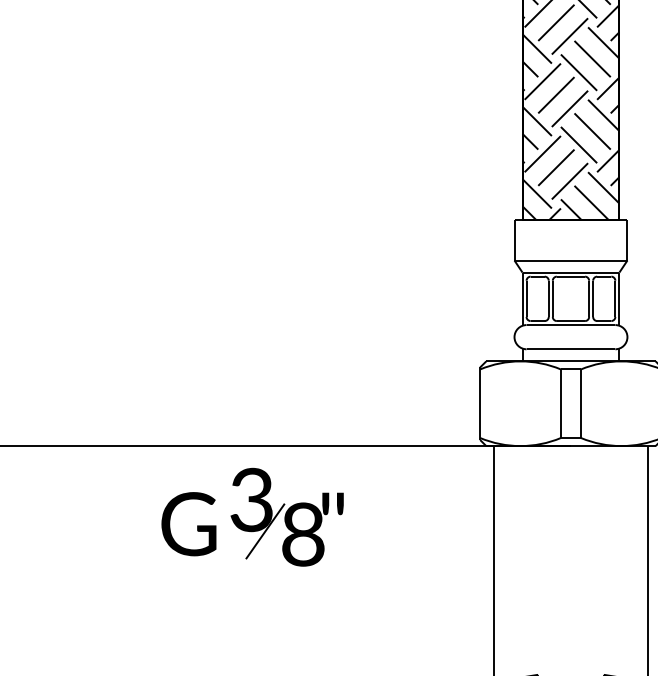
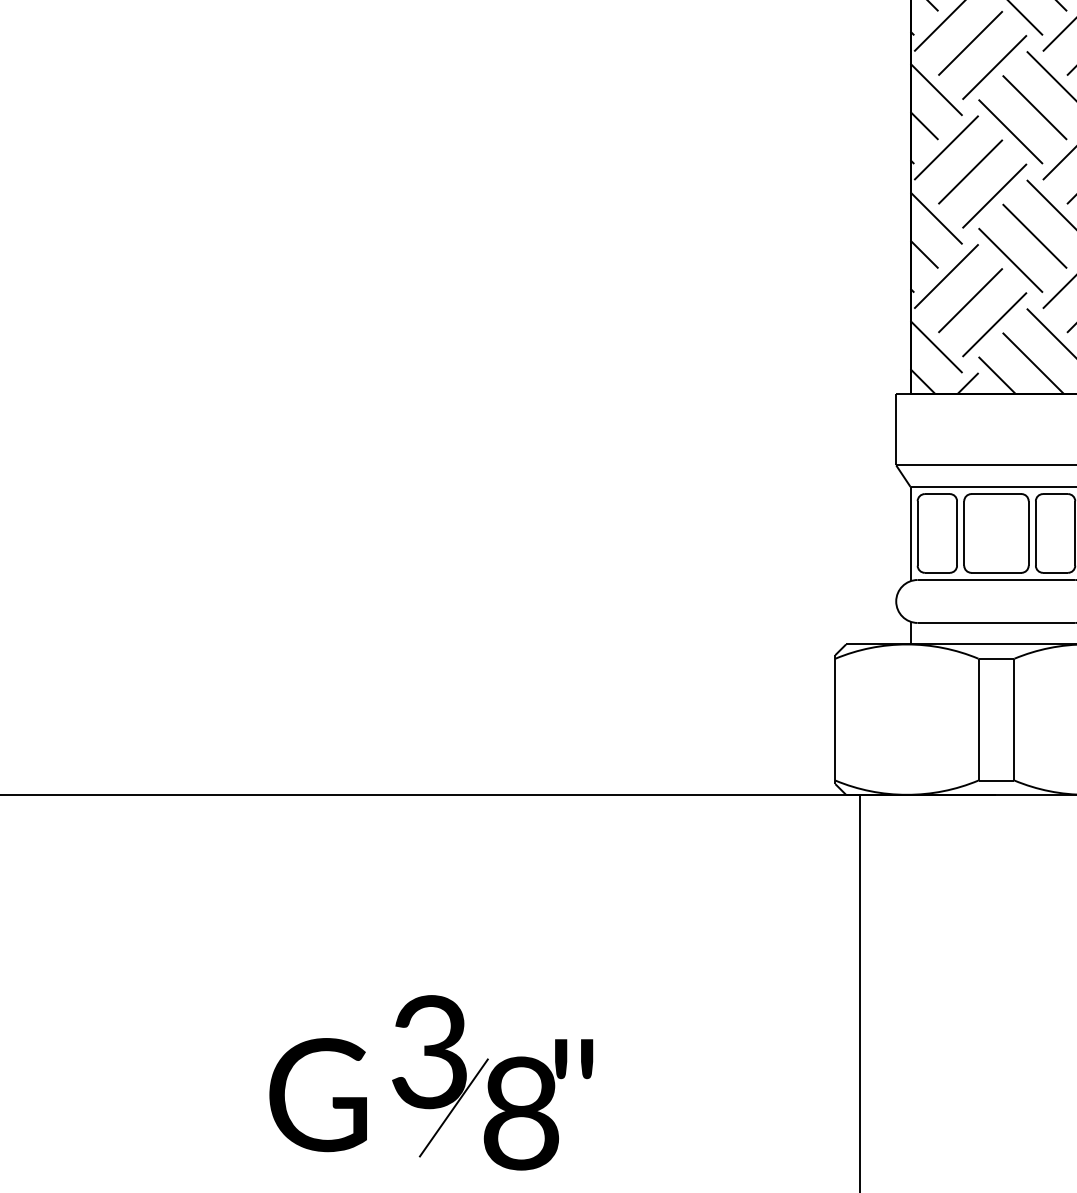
part: (256, 524) -> (438, 1095), moved

